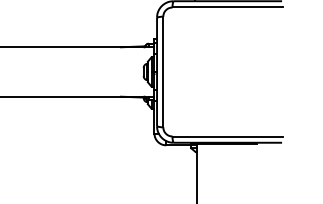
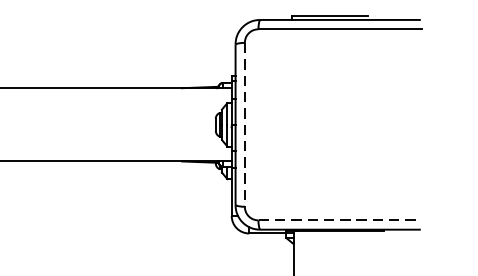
line: (163, 72) -> (245, 125), solid -> dashed
line: (228, 136) -> (341, 220), solid -> dashed

